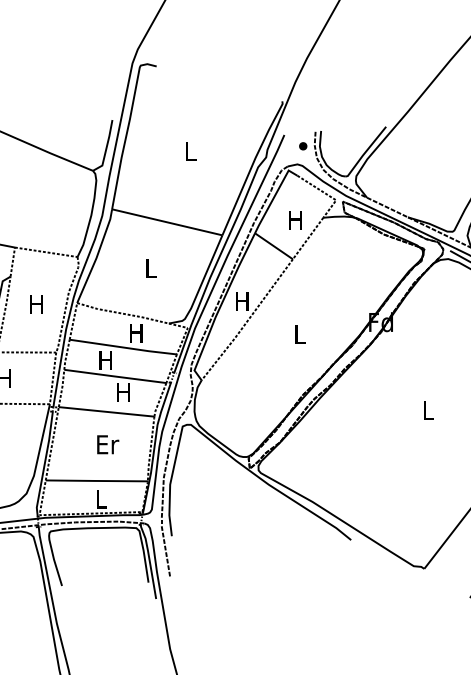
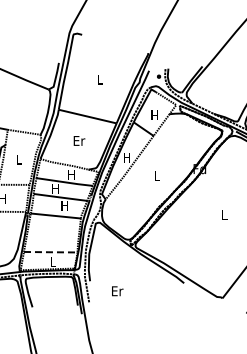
text: (151, 267) -> (79, 140), L -> Er
text: (37, 304) -> (19, 159), H -> L
text: (107, 445) -> (117, 291), moved
line: (96, 481) -> (50, 252), solid -> dashed

